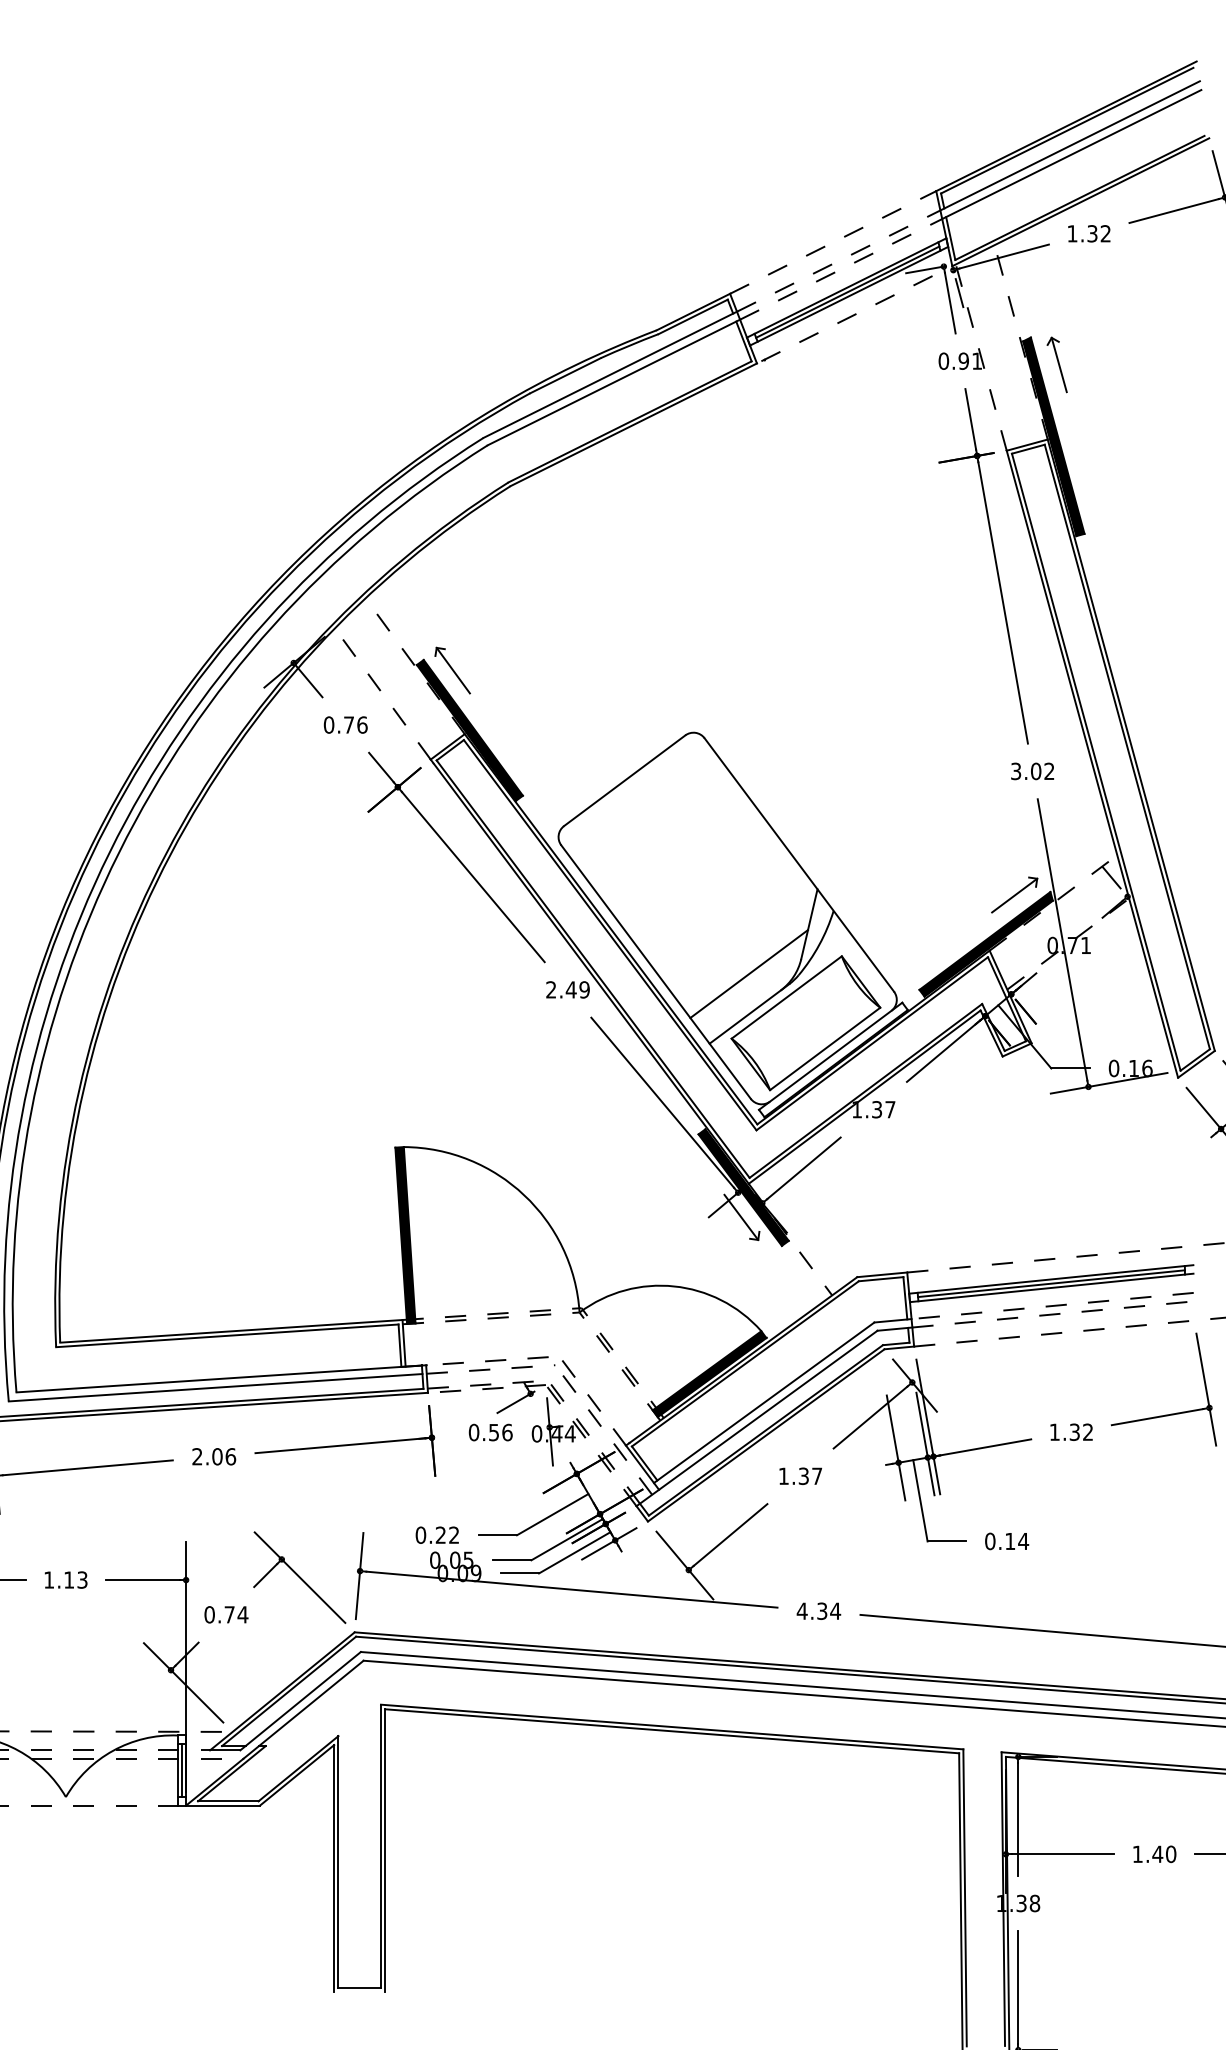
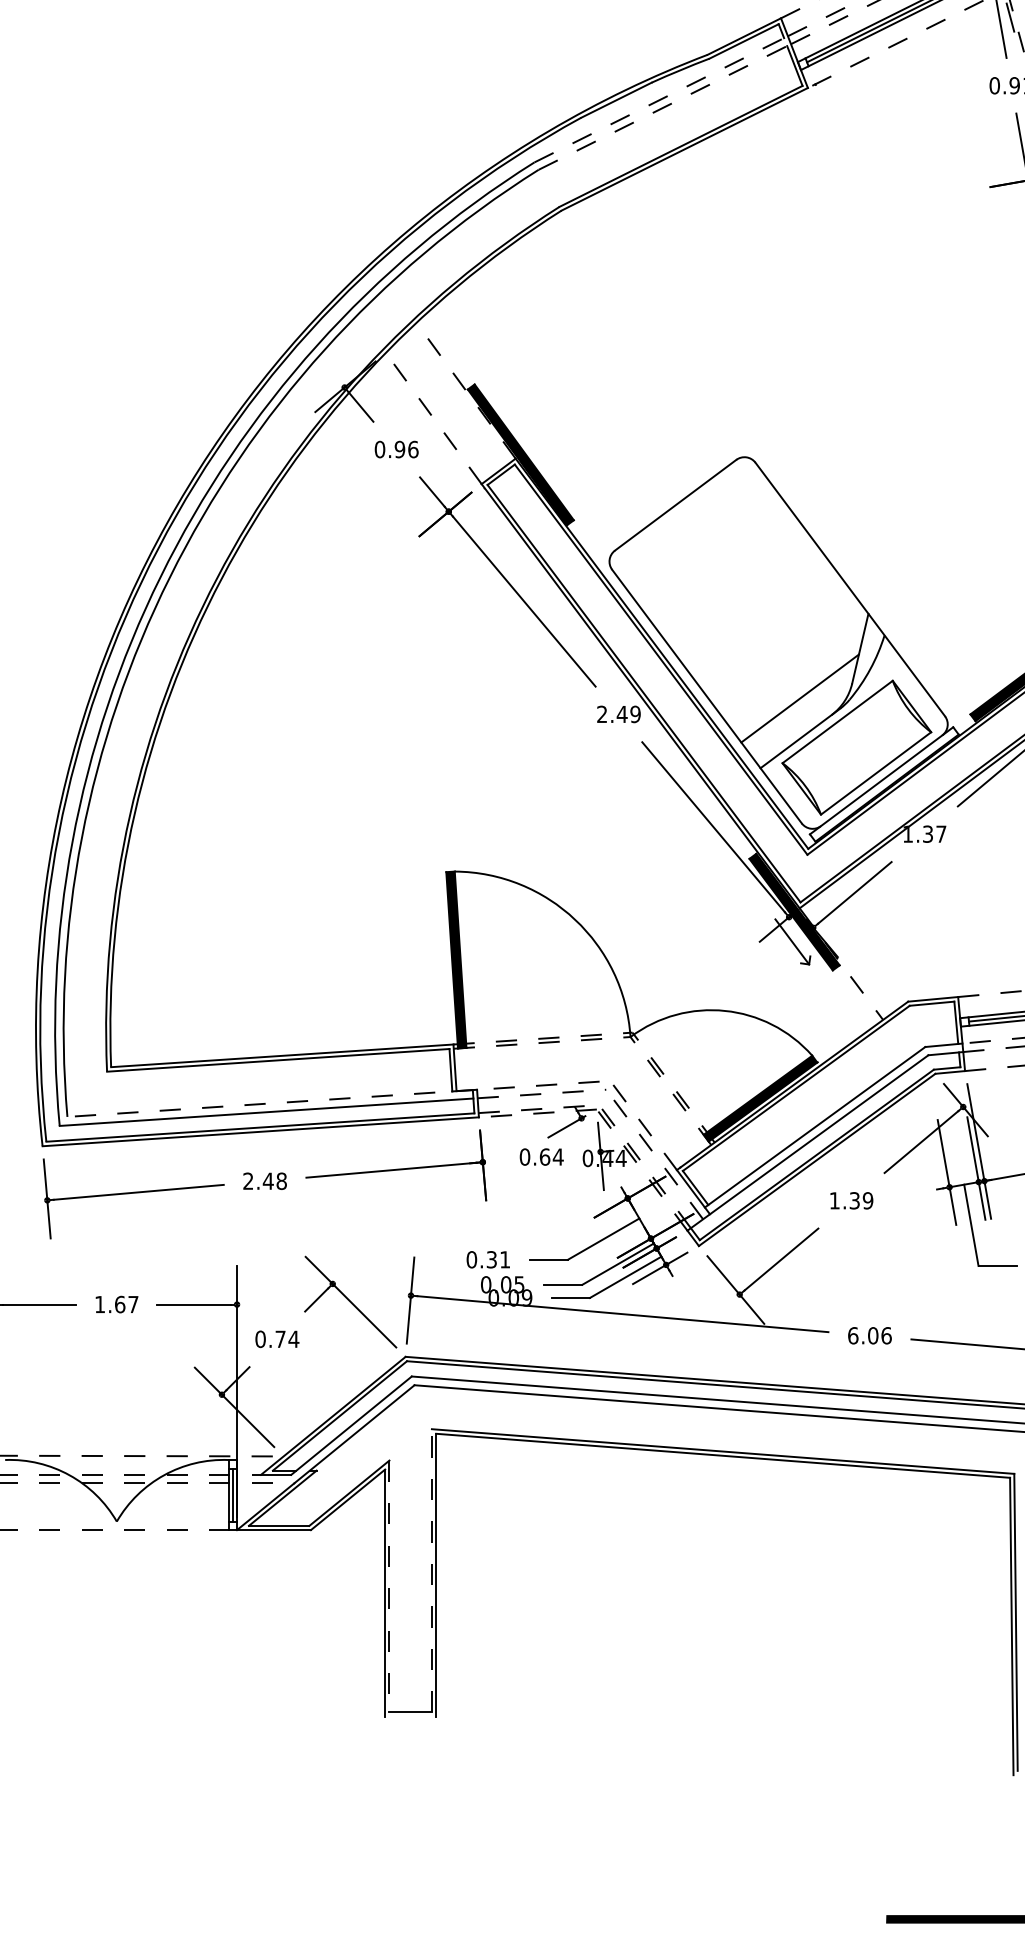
line: (610, 374) -> (661, 99), solid -> dashed
line: (613, 382) -> (664, 107), solid -> dashed
part: (452, 670) -> (503, 395), removed
text: (348, 724) -> (399, 449), 0.76 -> 0.96
line: (221, 1378) -> (272, 1103), solid -> dashed
text: (500, 1432) -> (551, 1157), 0.56 -> 0.64
text: (223, 1456) -> (274, 1181), 2.06 -> 2.48
text: (817, 1475) -> (868, 1200), 1.37 -> 1.39
text: (446, 1534) -> (497, 1259), 0.22 -> 0.31
text: (75, 1579) -> (126, 1304), 1.13 -> 1.67
text: (818, 1610) -> (869, 1335), 4.34 -> 6.06
line: (380, 1846) -> (431, 1571), solid -> dashed
line: (338, 1862) -> (389, 1587), solid -> dashed

